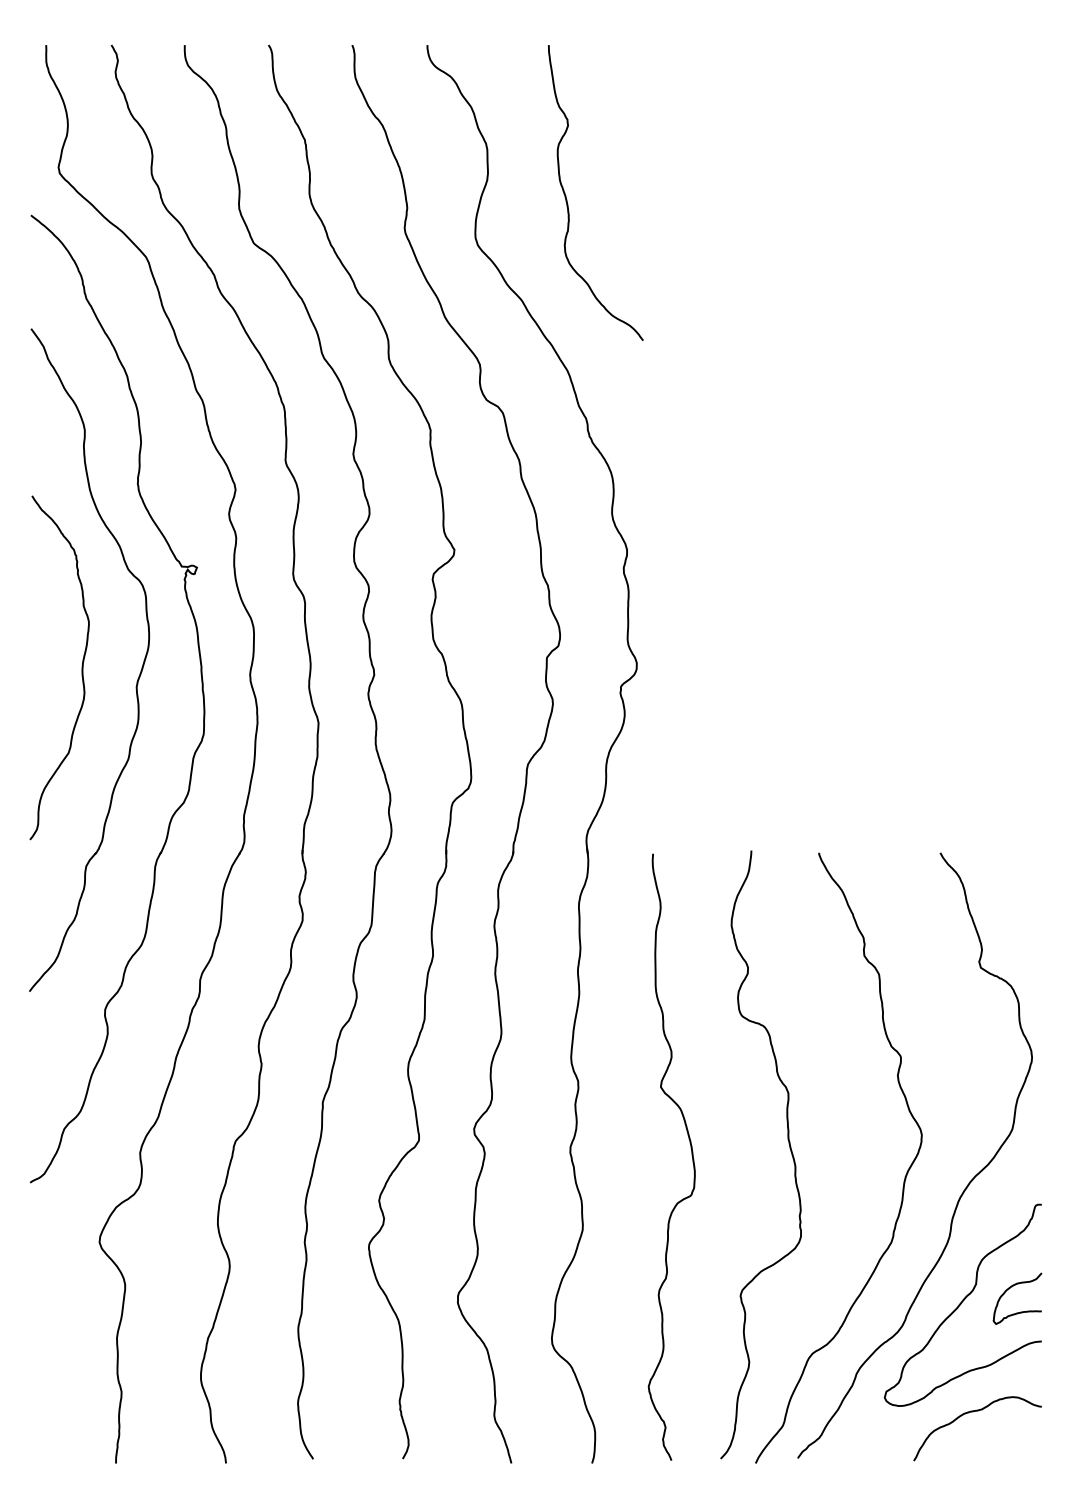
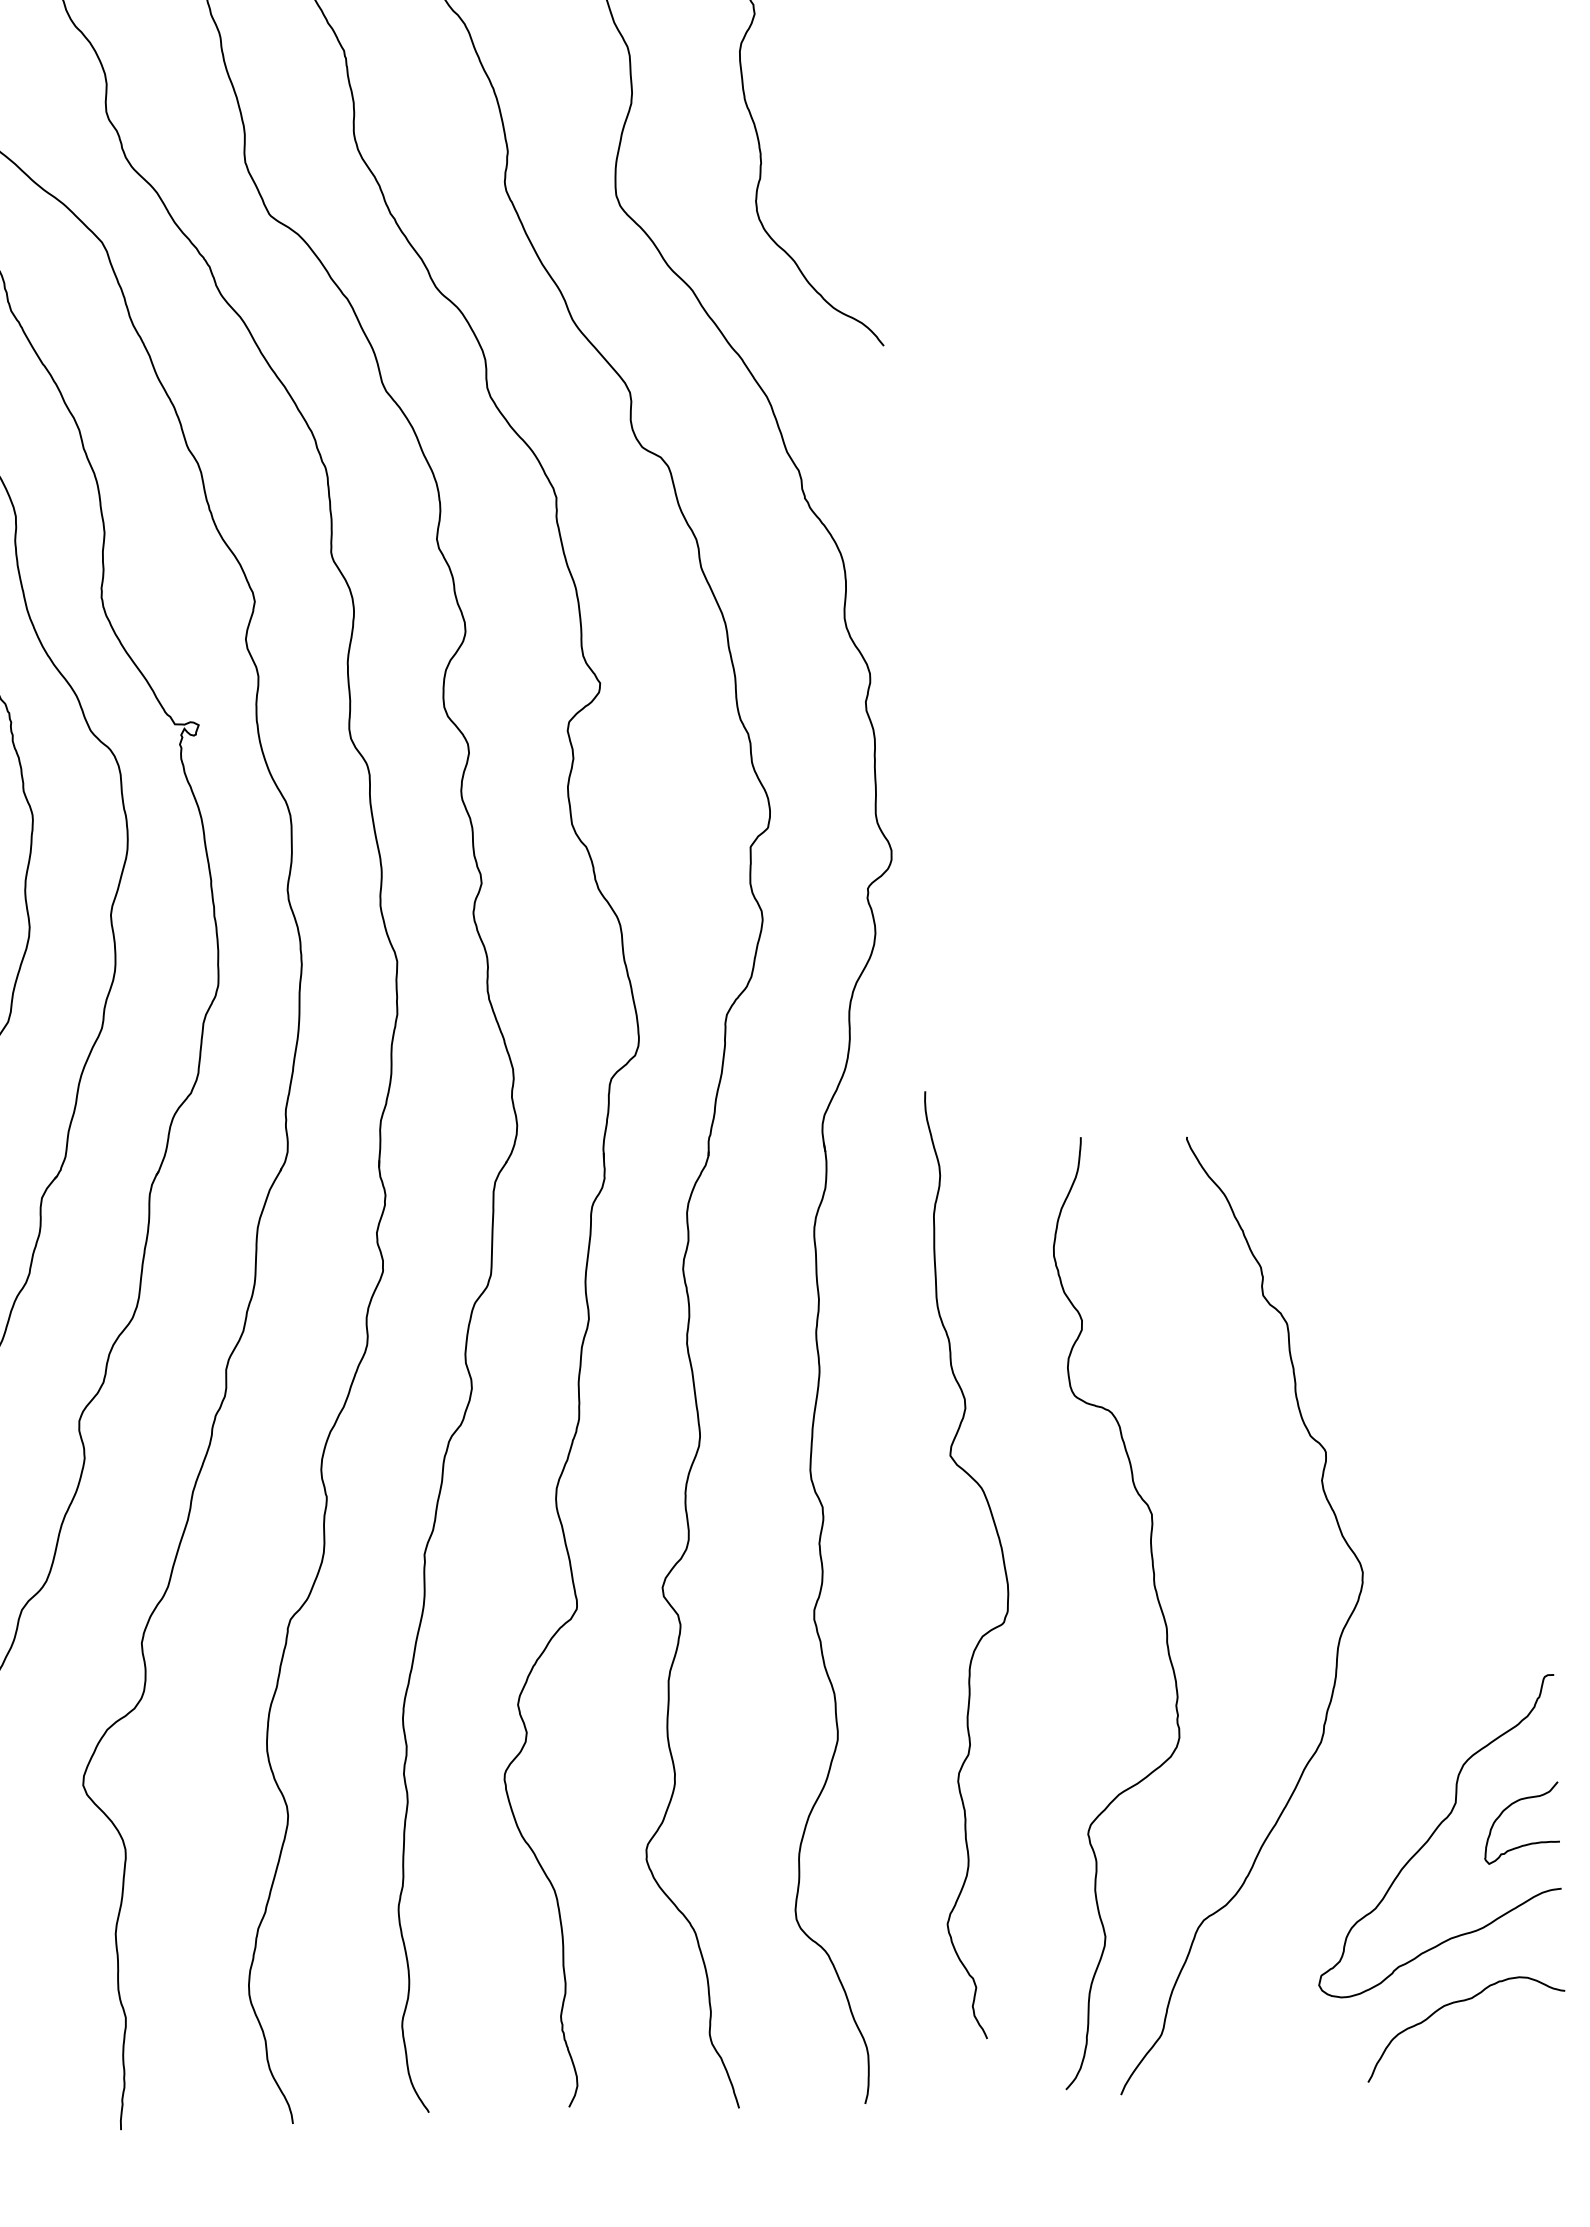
curve: (691, 1155) -> (1001, 1560), moved
curve: (962, 1191) -> (1429, 1658), removed

